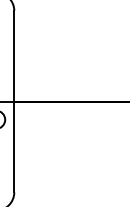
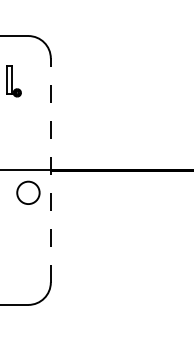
line: (14, 100) -> (50, 169), solid -> dashed

